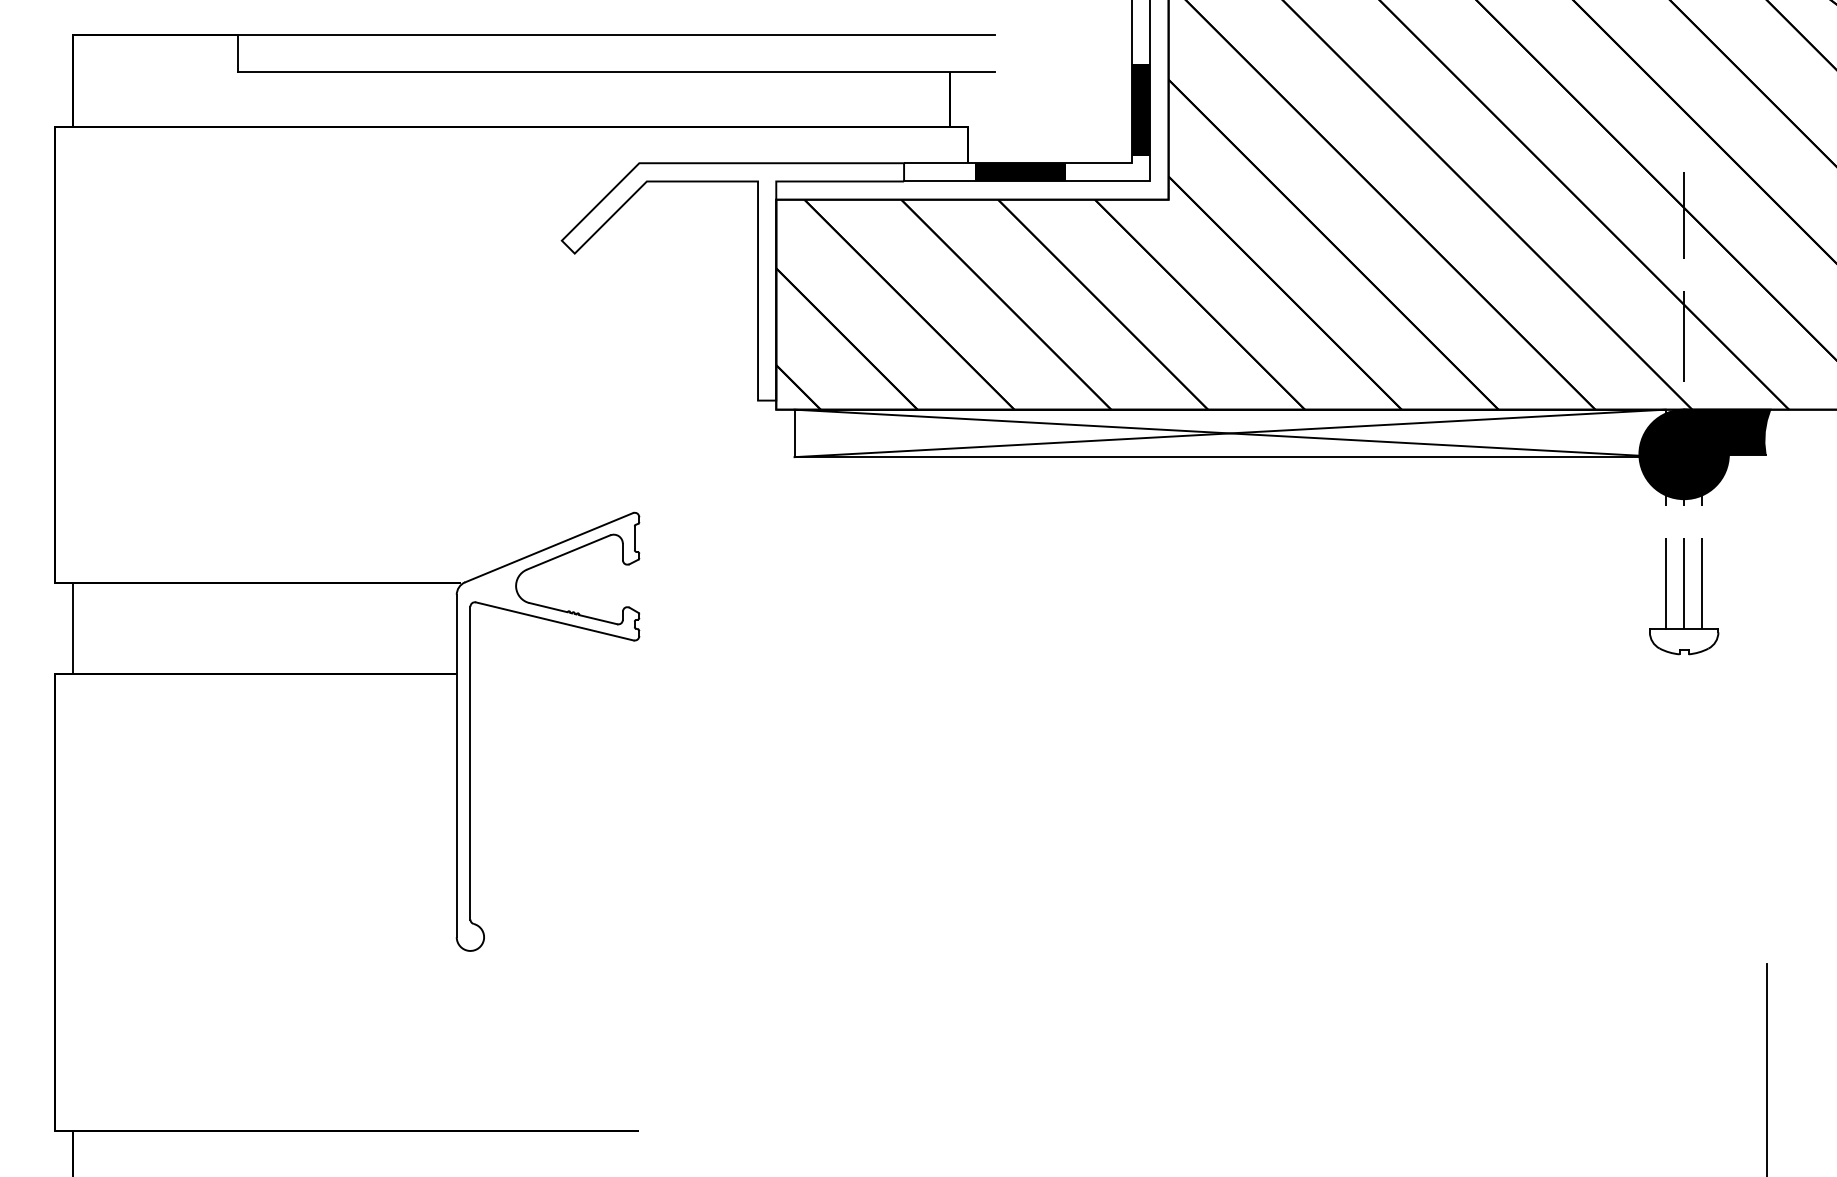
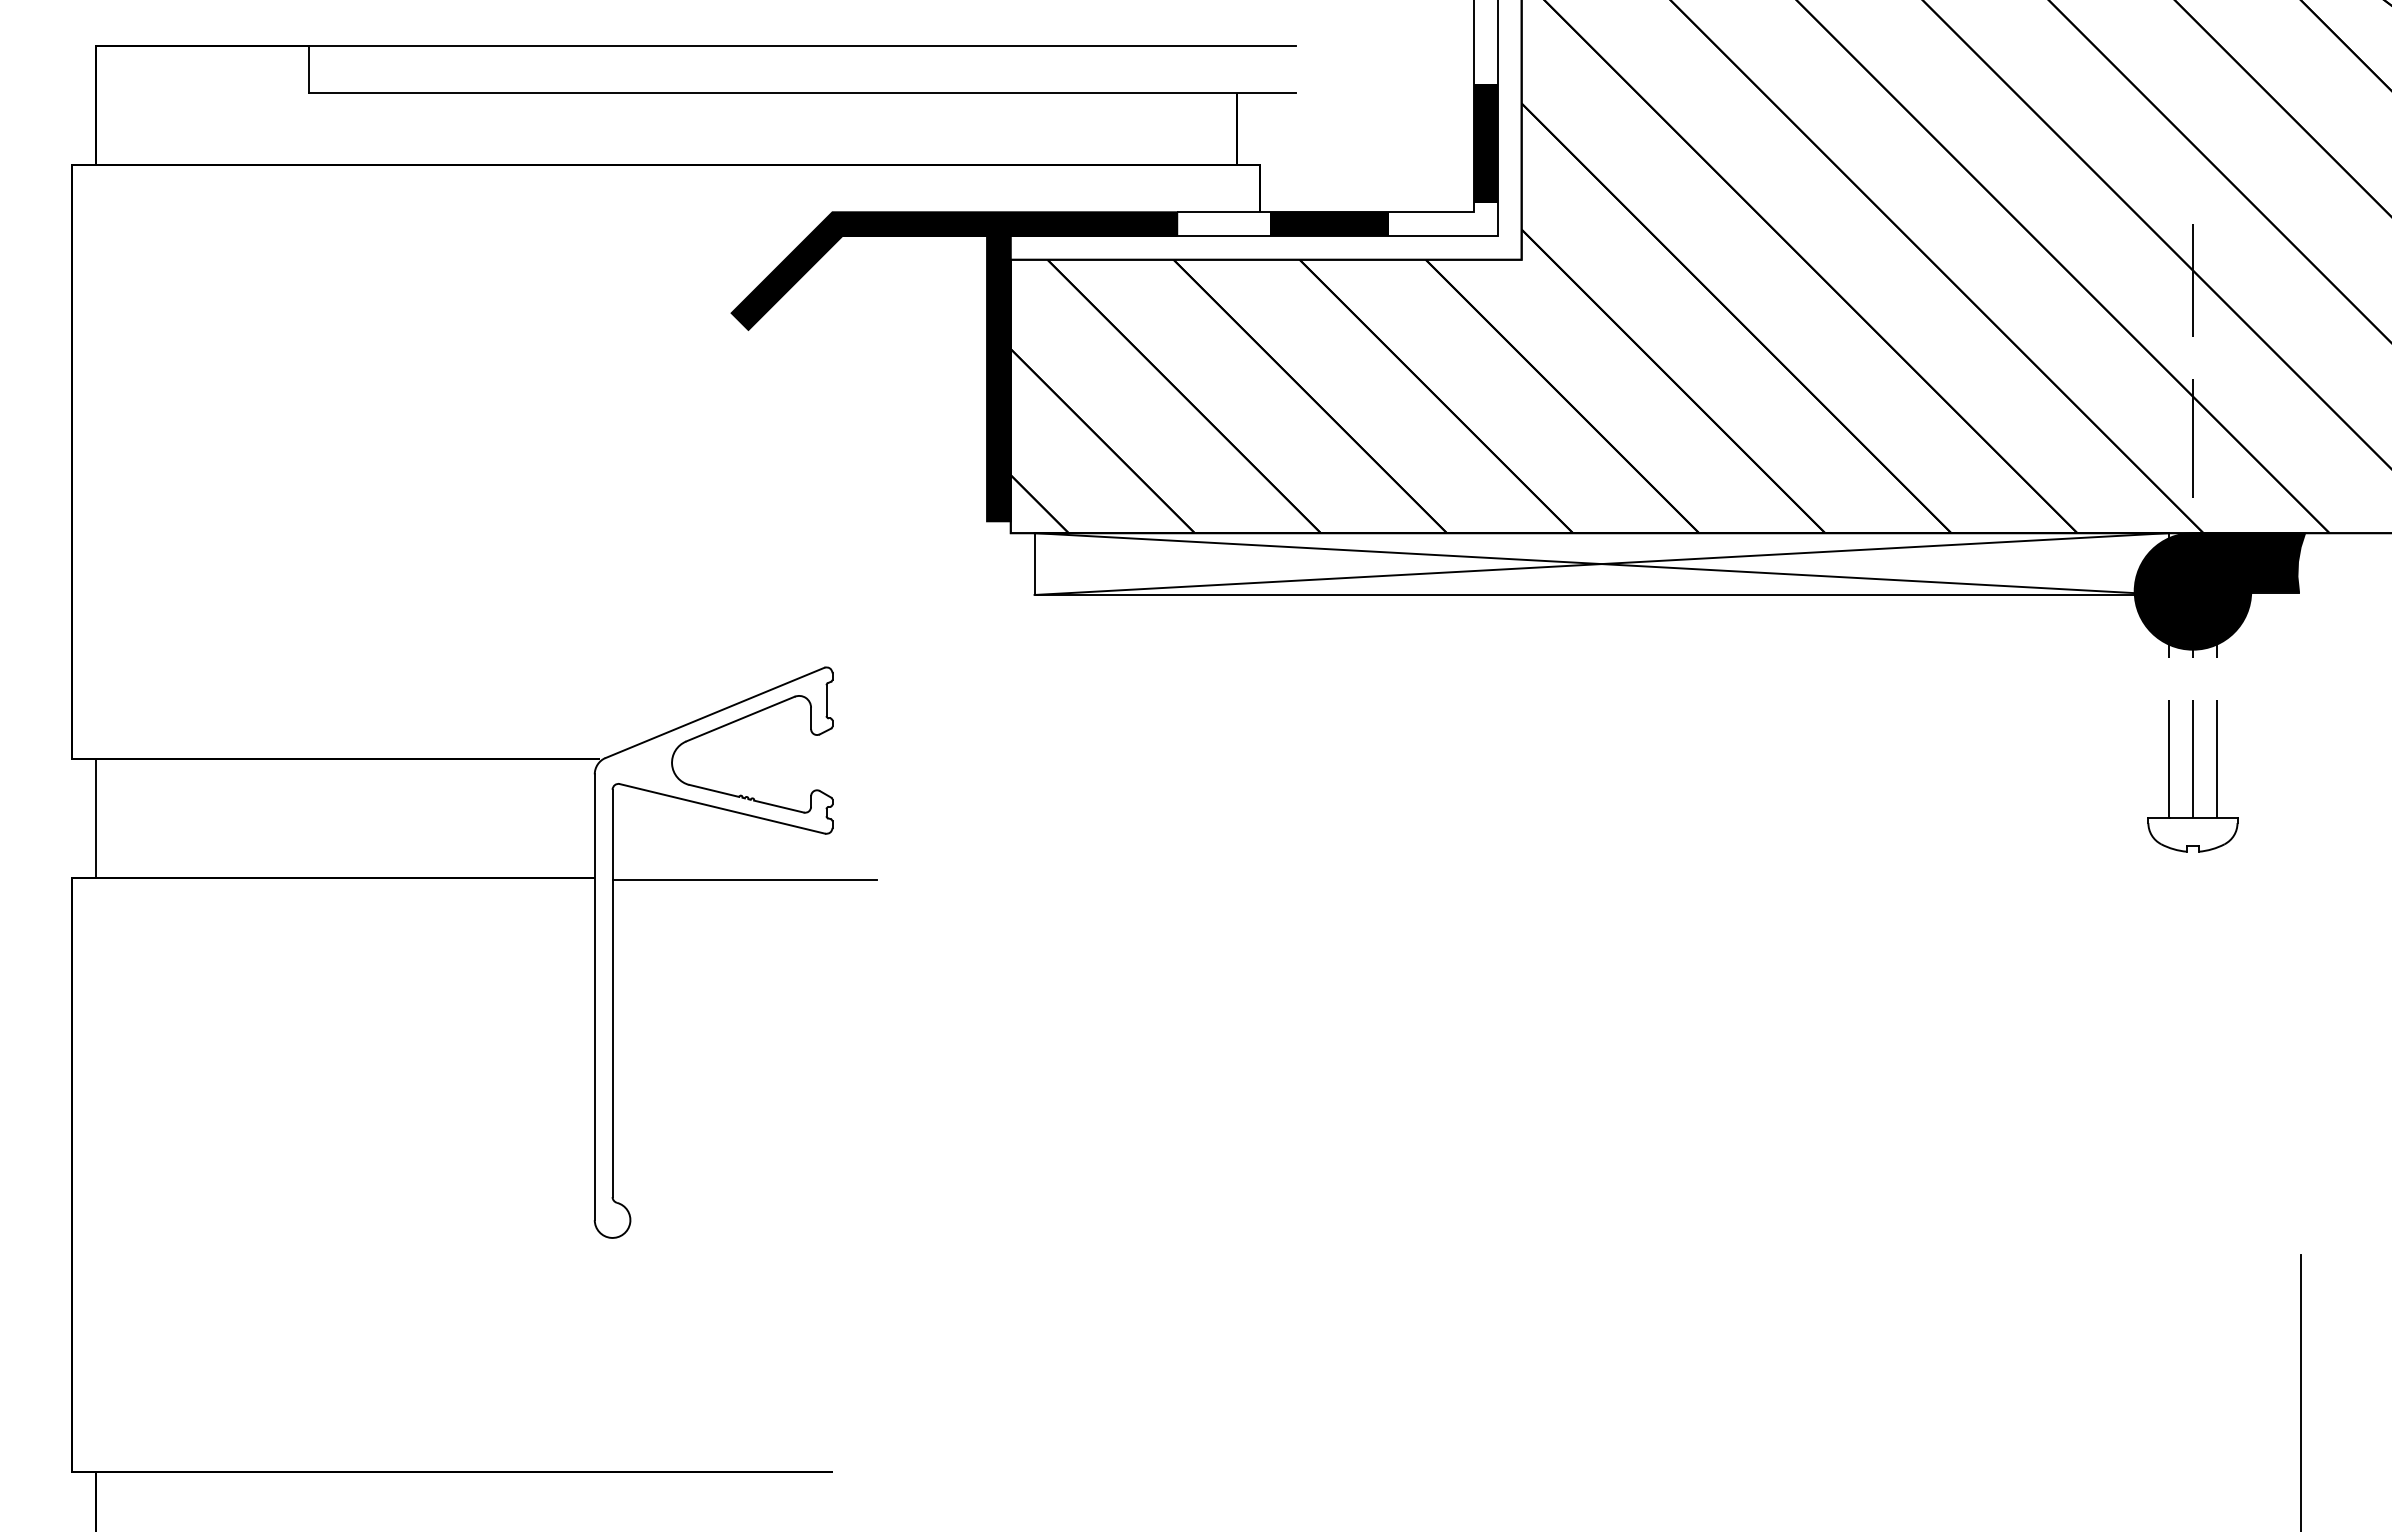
fill: (733, 281) -> (954, 366), added
line: (571, 676) -> (744, 880), added

